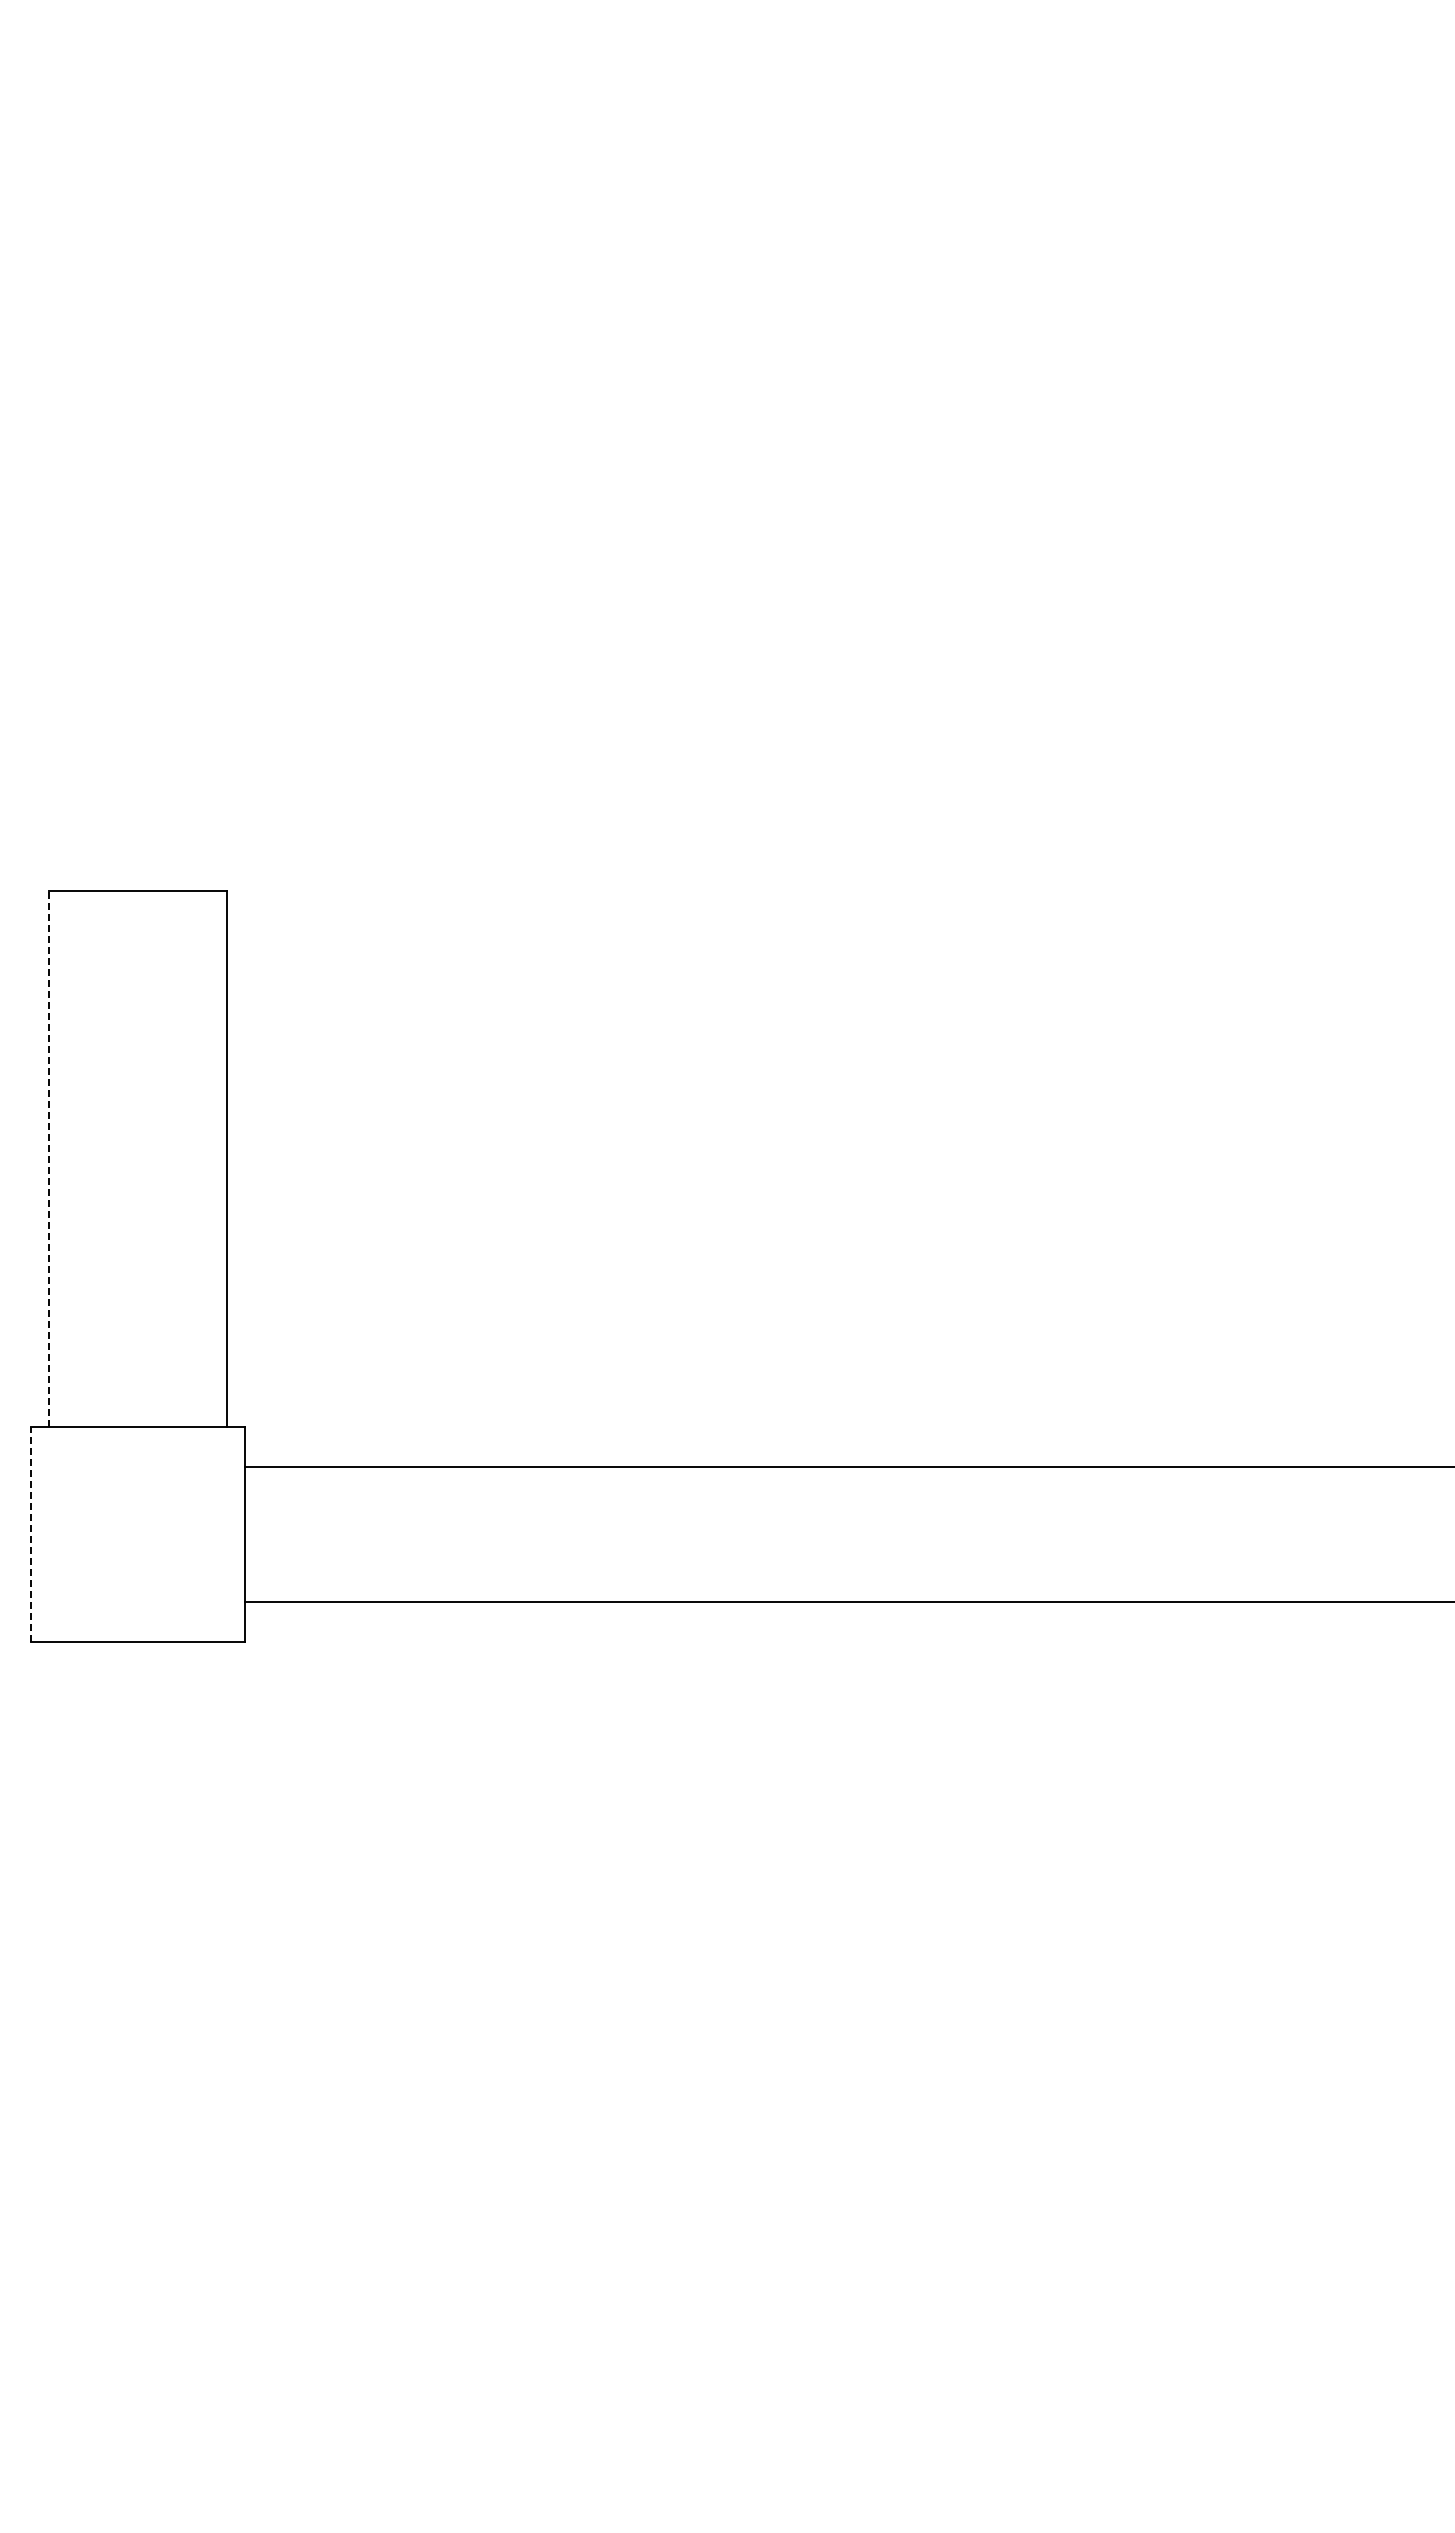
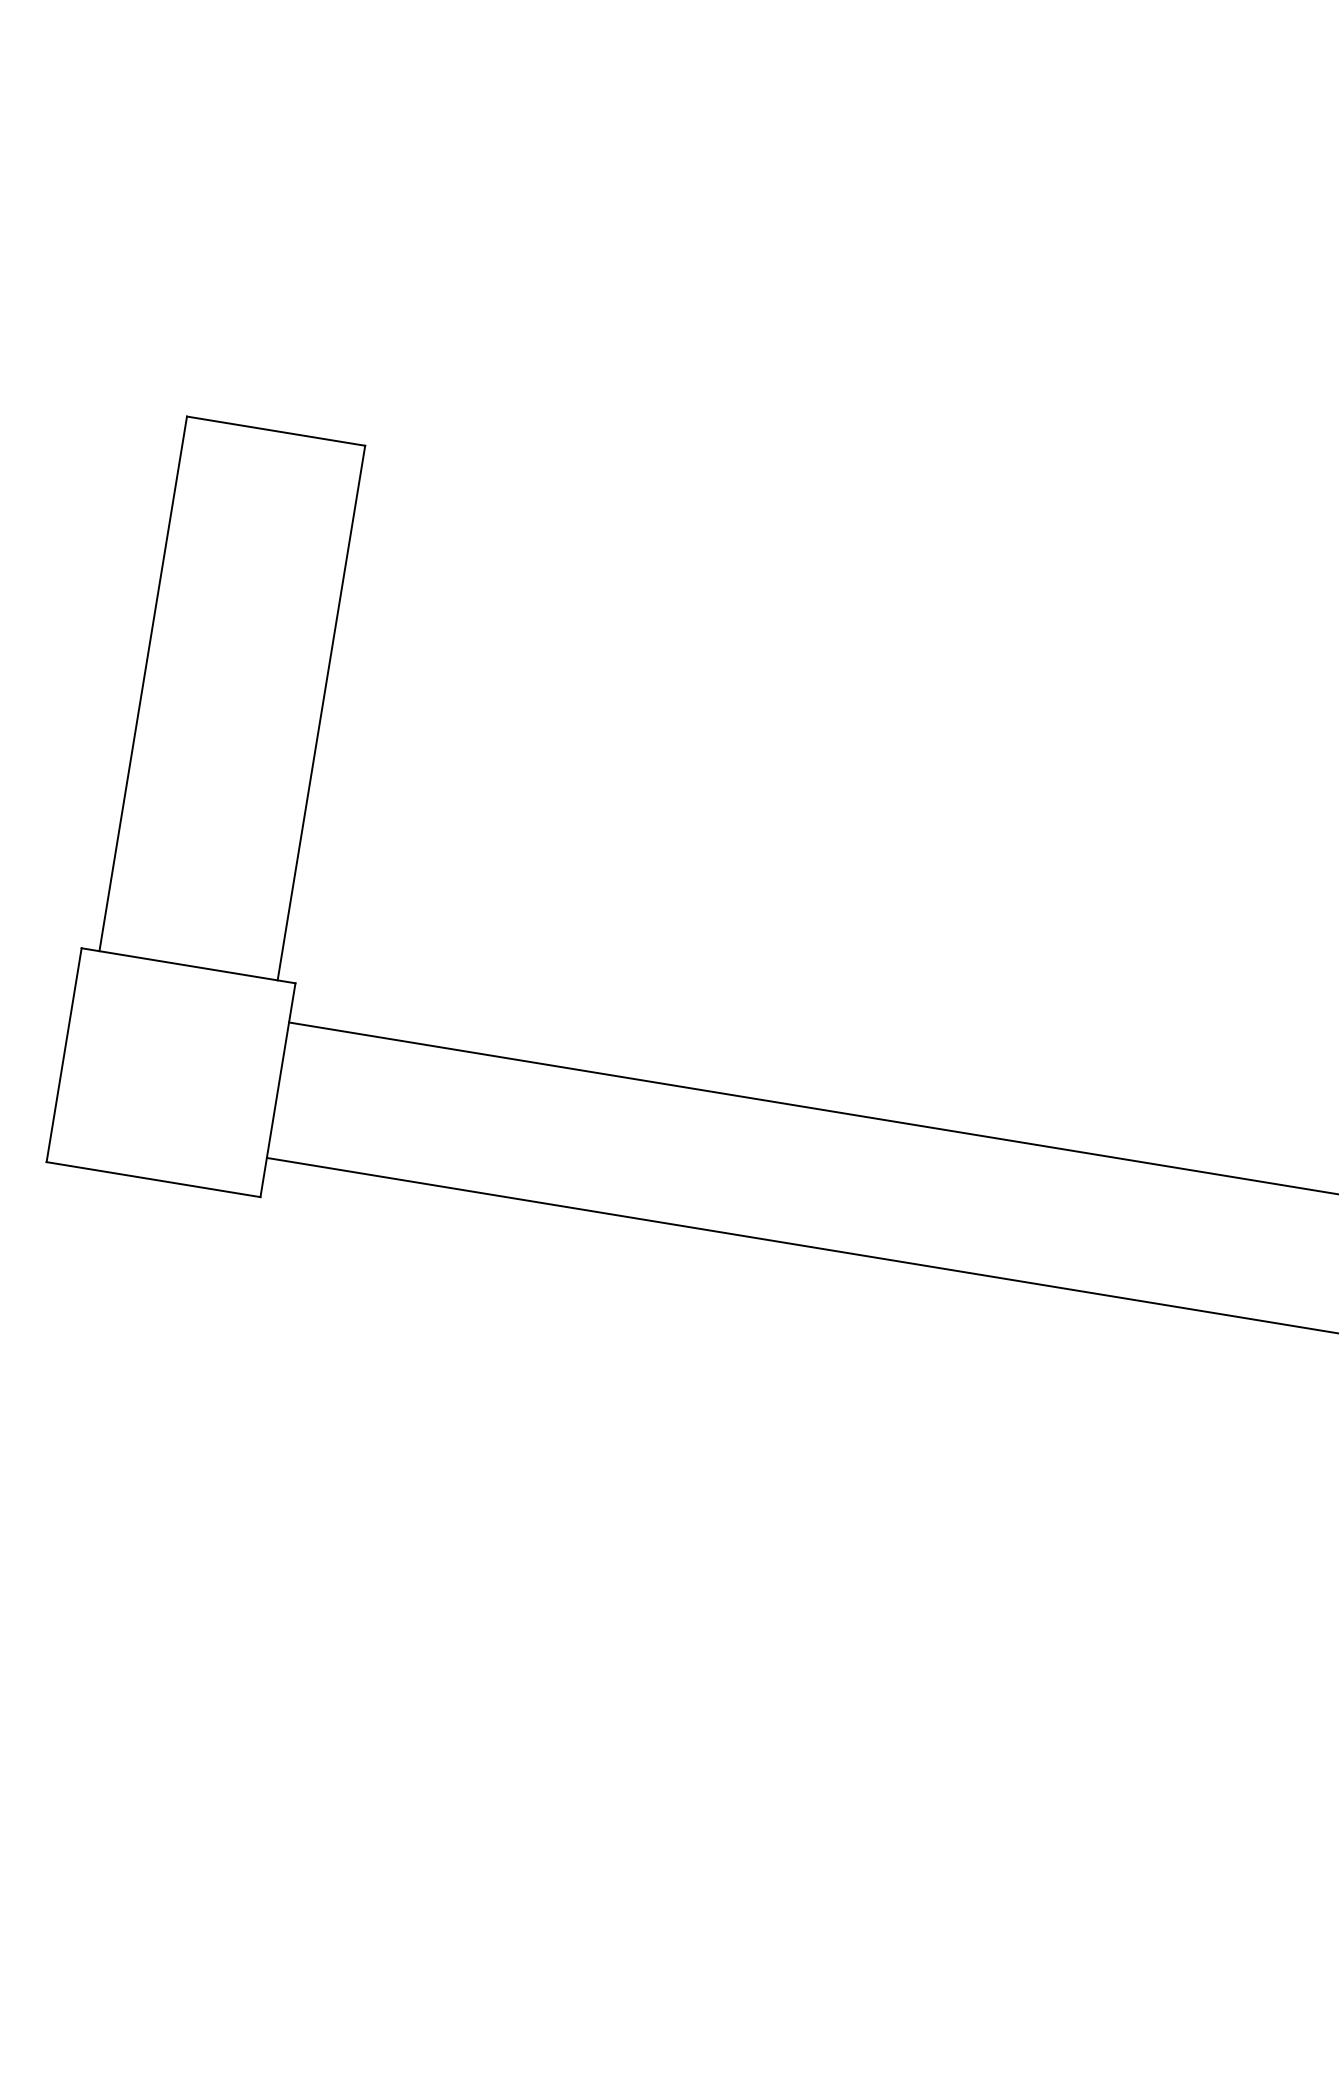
line: (48, 1159) -> (142, 683), dashed -> solid
line: (31, 1533) -> (64, 1054), dashed -> solid

